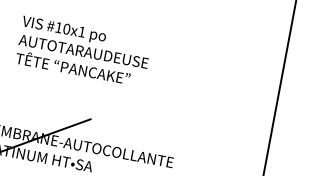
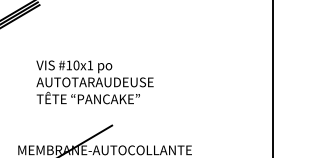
text: (83, 51) -> (94, 82), moved

